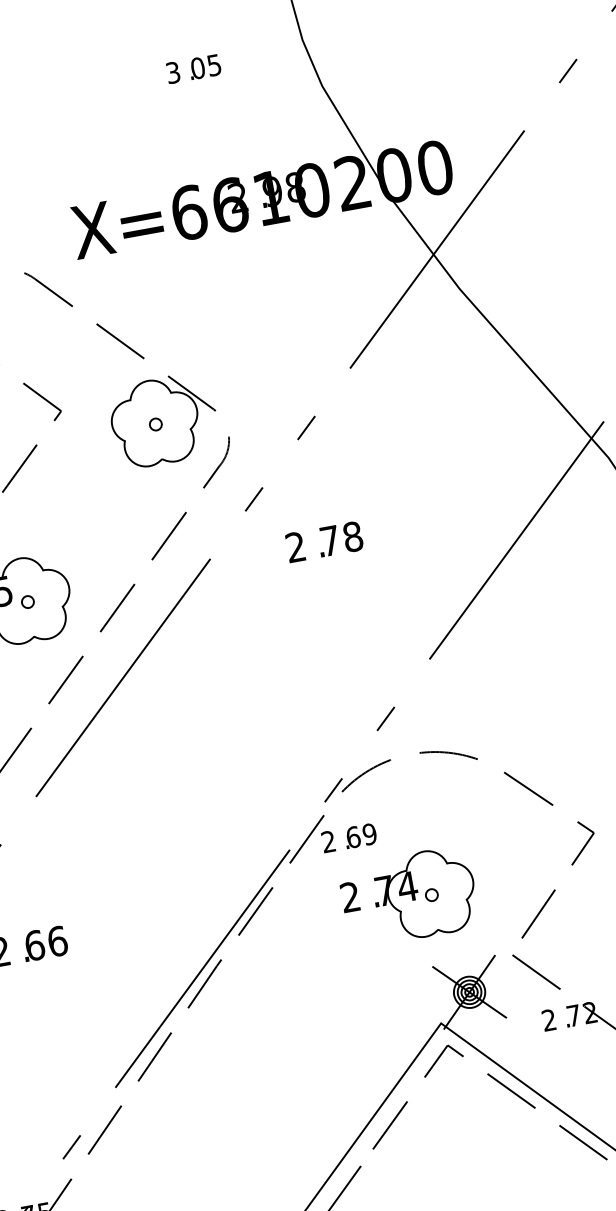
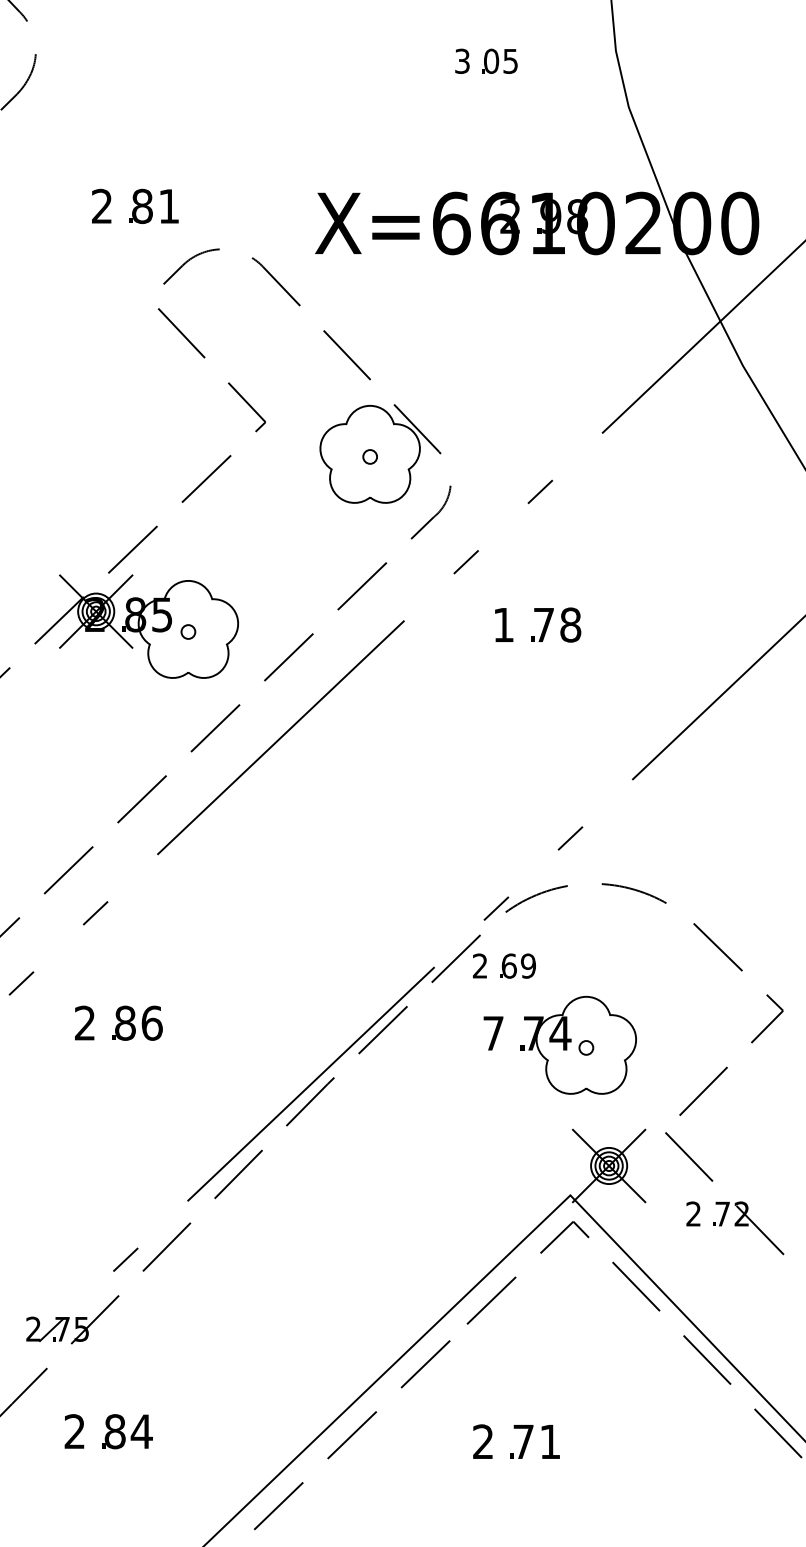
text: (295, 546) -> (503, 624), 2 -> 1
text: (350, 896) -> (493, 1032), 2 -> 7
text: (34, 944) -> (125, 1022), 66 -> 86

